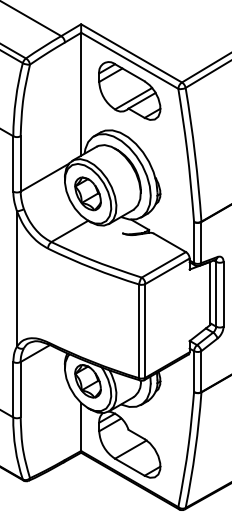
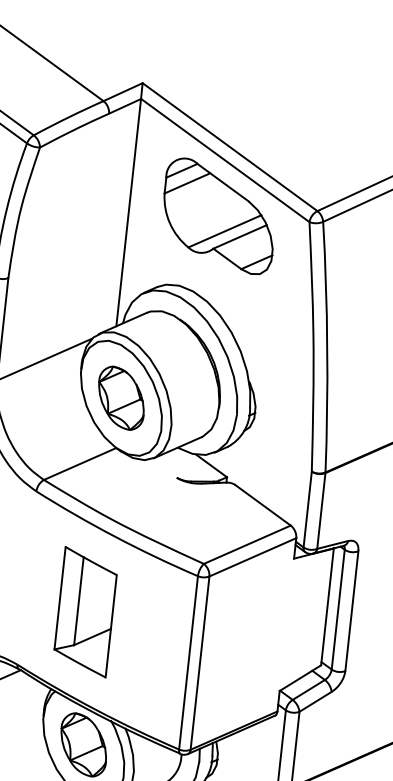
part: (80, 310) -> (83, 612), added

